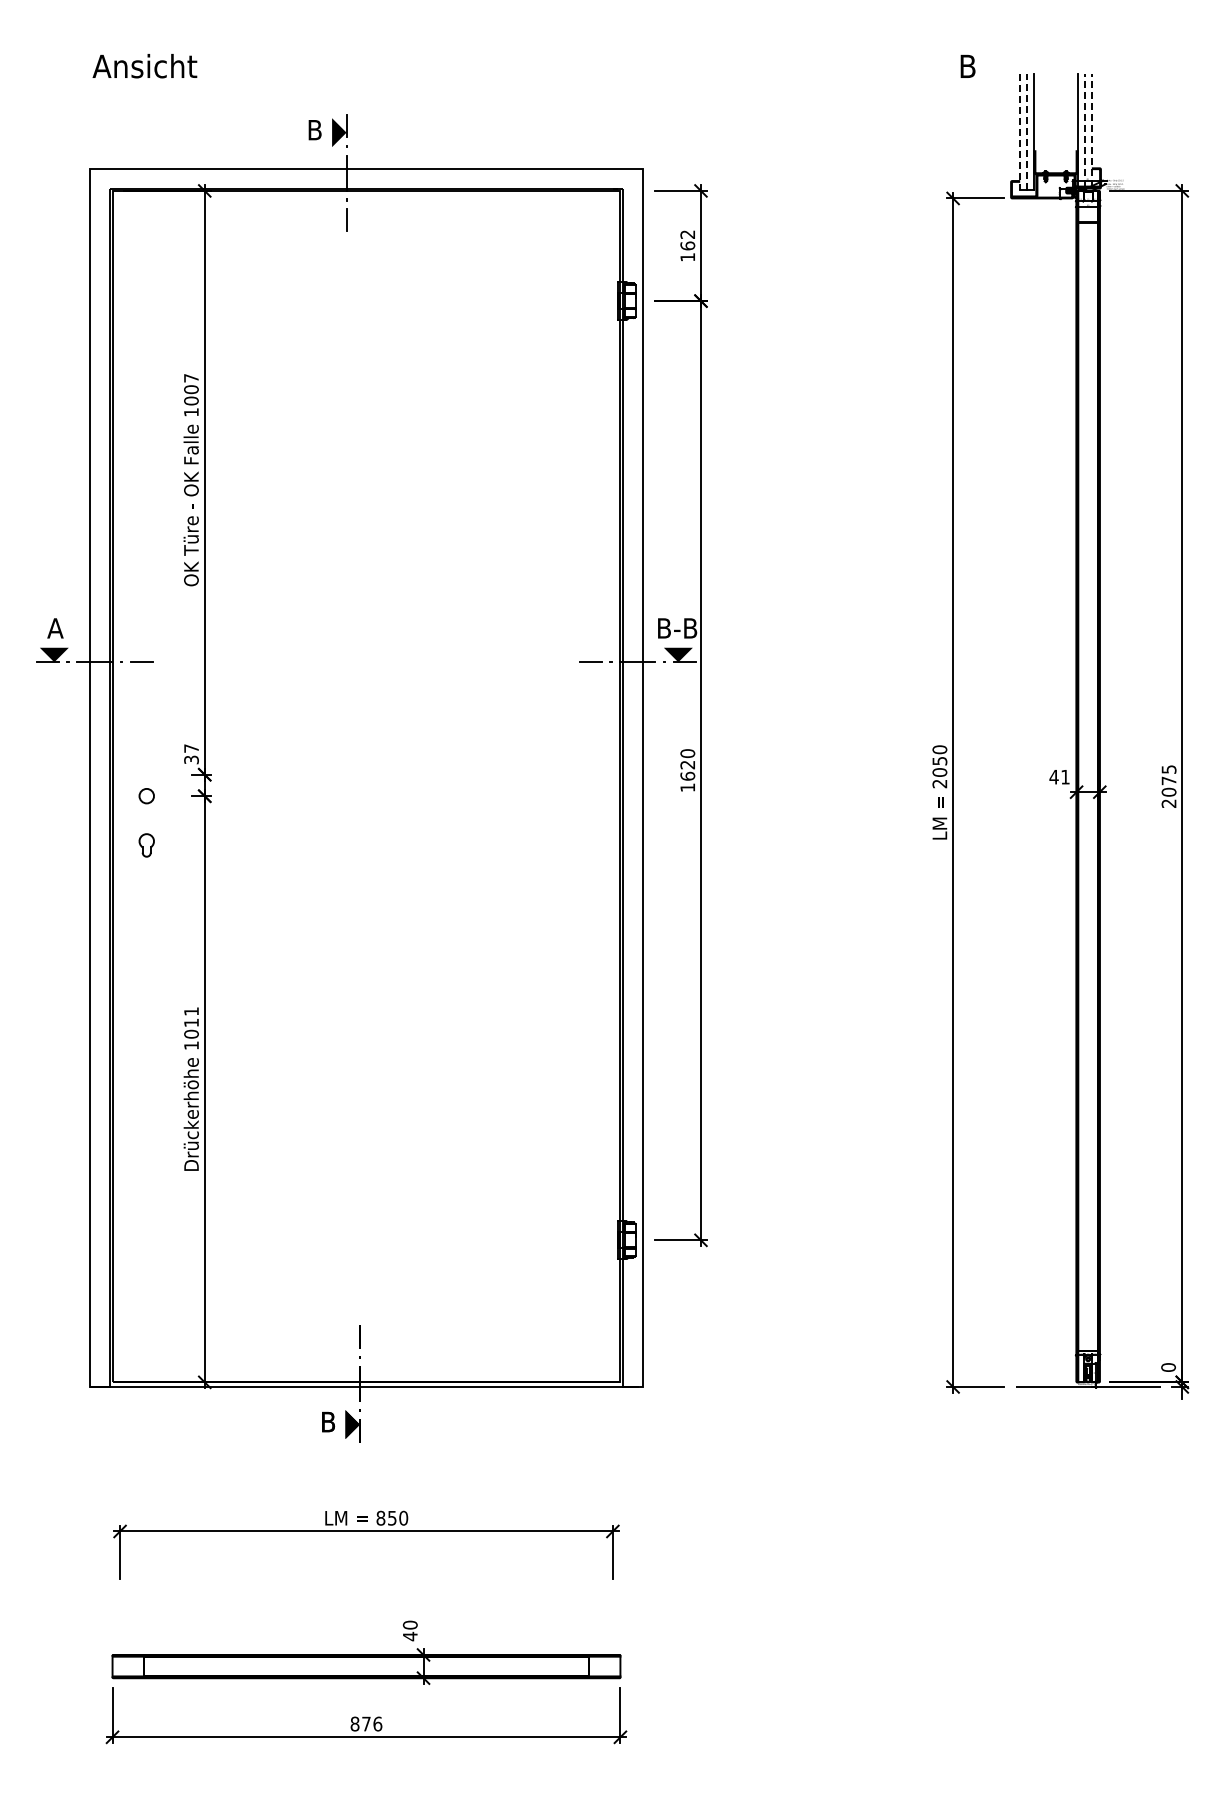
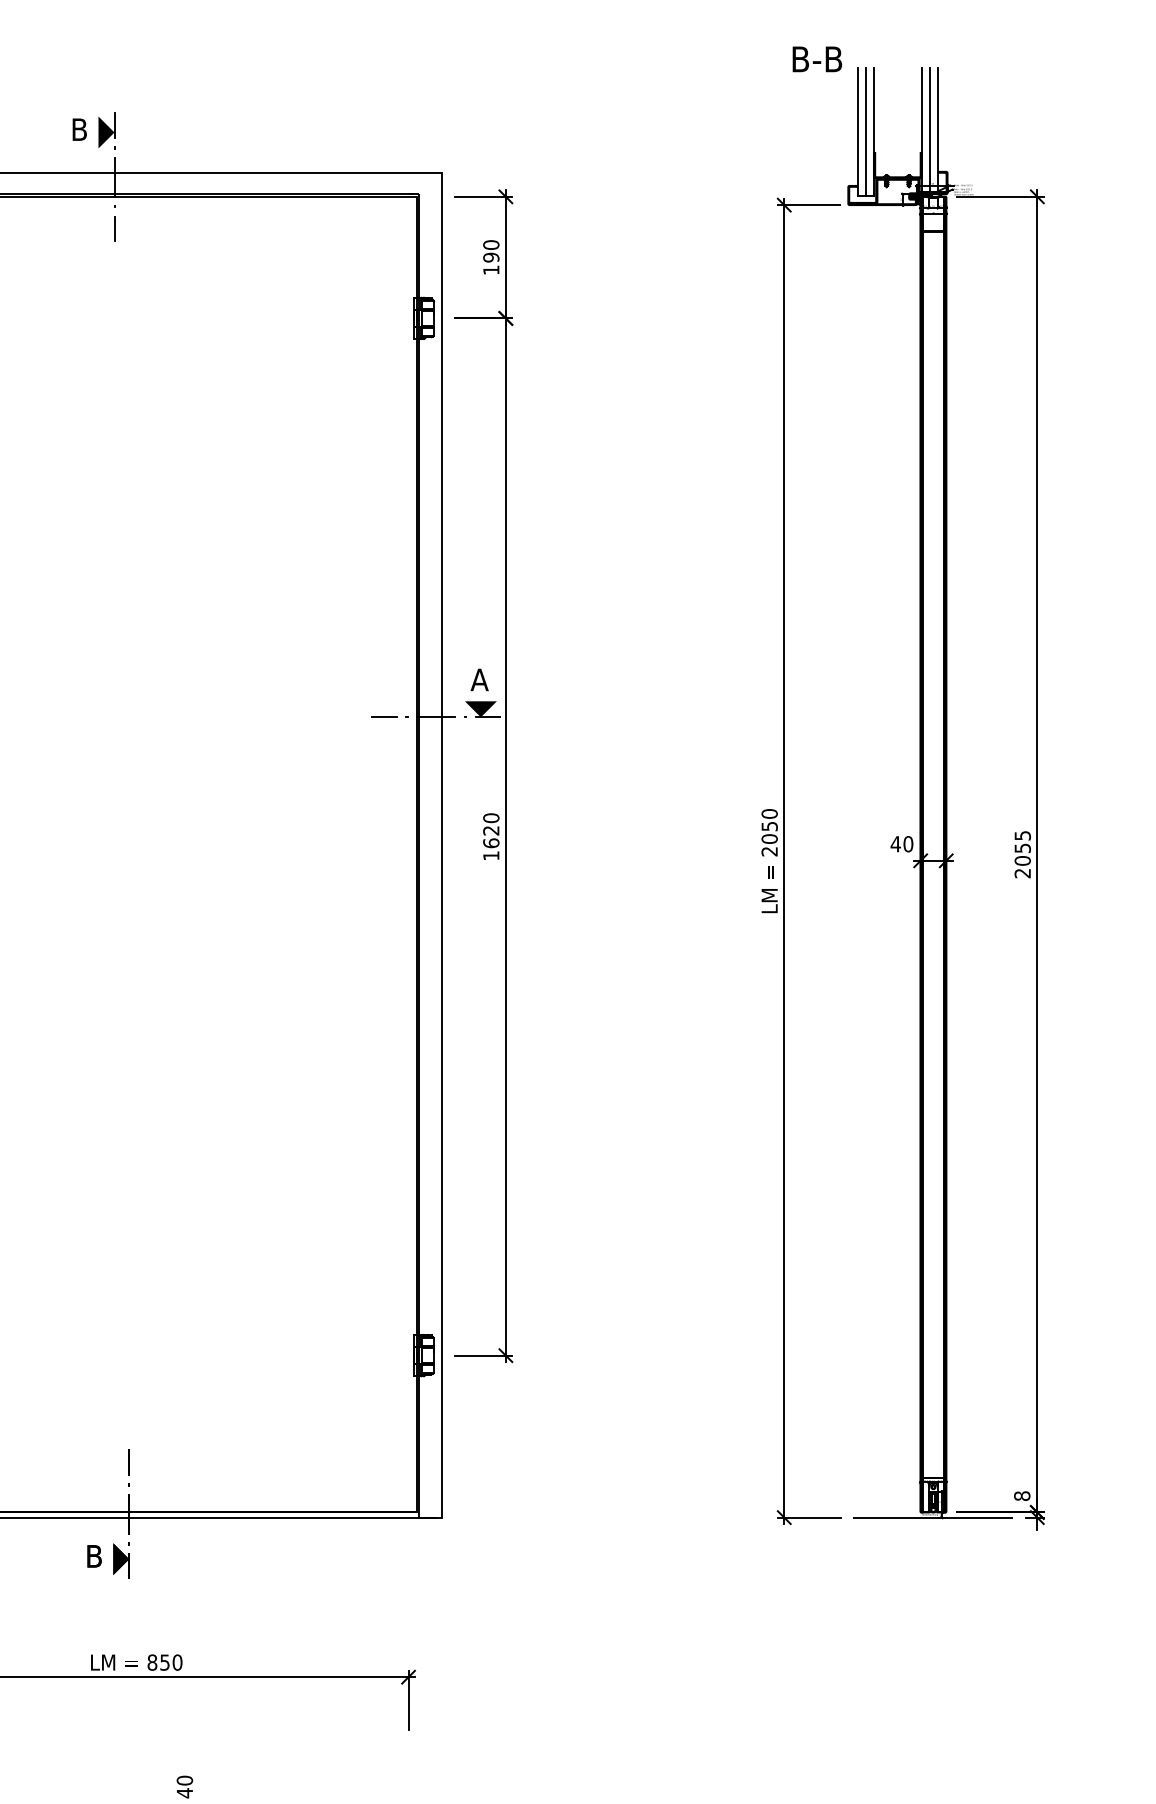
text: (992, 65) -> (827, 58), B -> B-B
line: (1084, 129) -> (929, 128), dashed -> solid
line: (1092, 129) -> (938, 128), dashed -> solid
line: (1019, 132) -> (857, 132), dashed -> solid
line: (1027, 132) -> (866, 132), dashed -> solid
text: (687, 240) -> (490, 251), 162 -> 190
text: (677, 628) -> (479, 680), B-B -> A
text: (1065, 776) -> (908, 843), 41 -> 40
text: (1168, 780) -> (1022, 847), 2075 -> 2055
text: (1168, 1367) -> (1022, 1496), 0 -> 8

